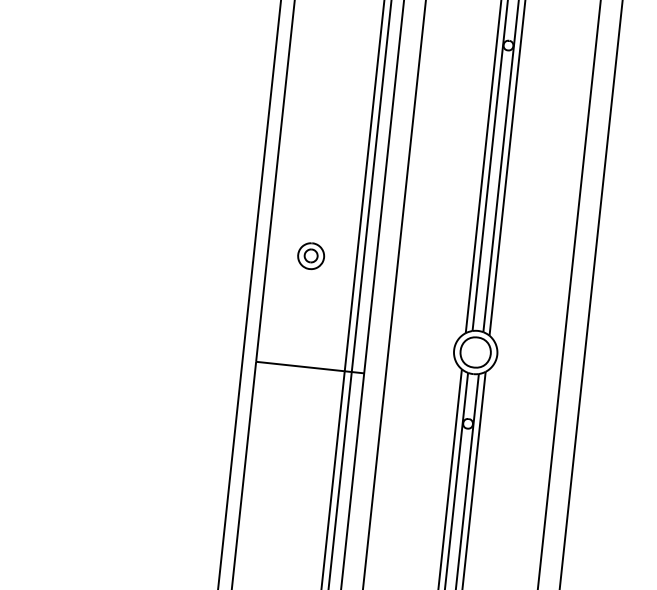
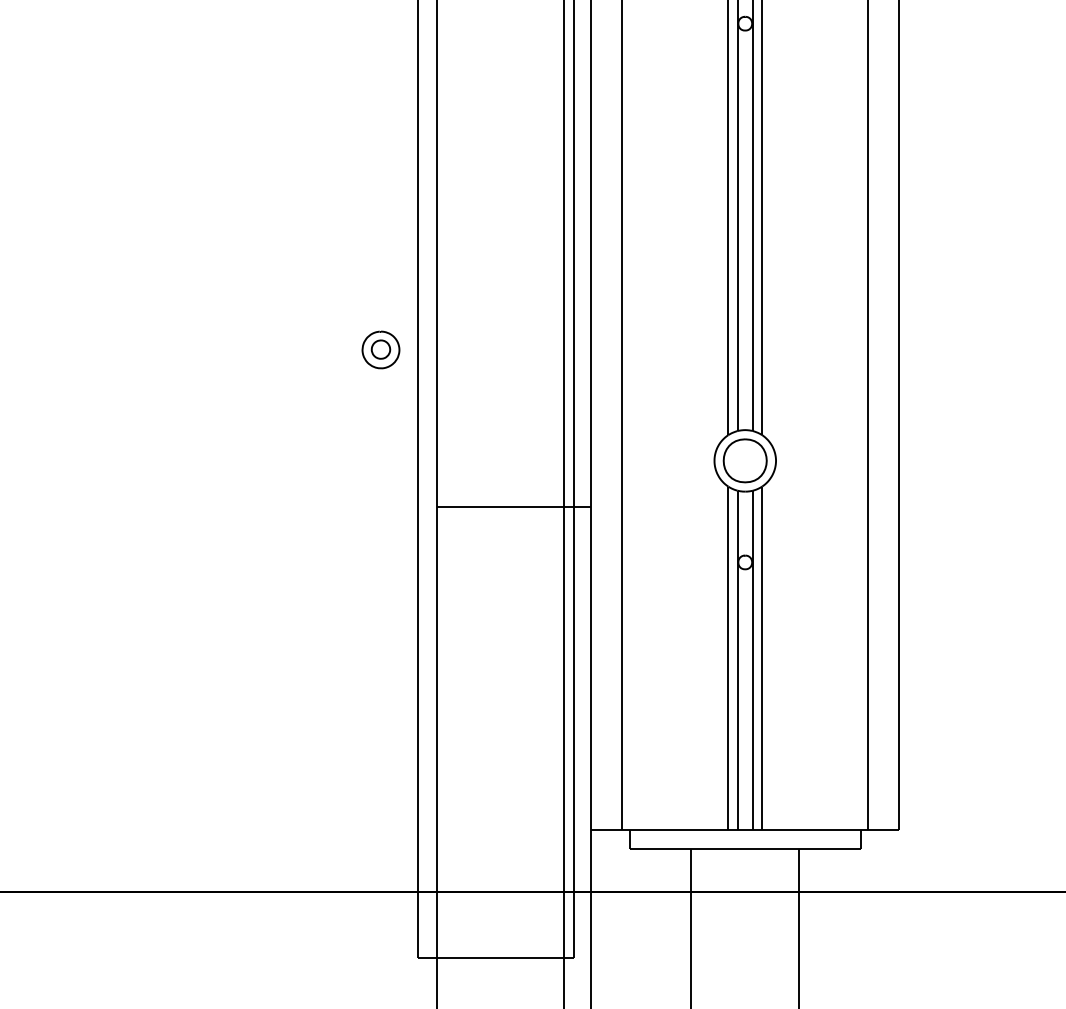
part: (310, 255) -> (380, 349), moved

